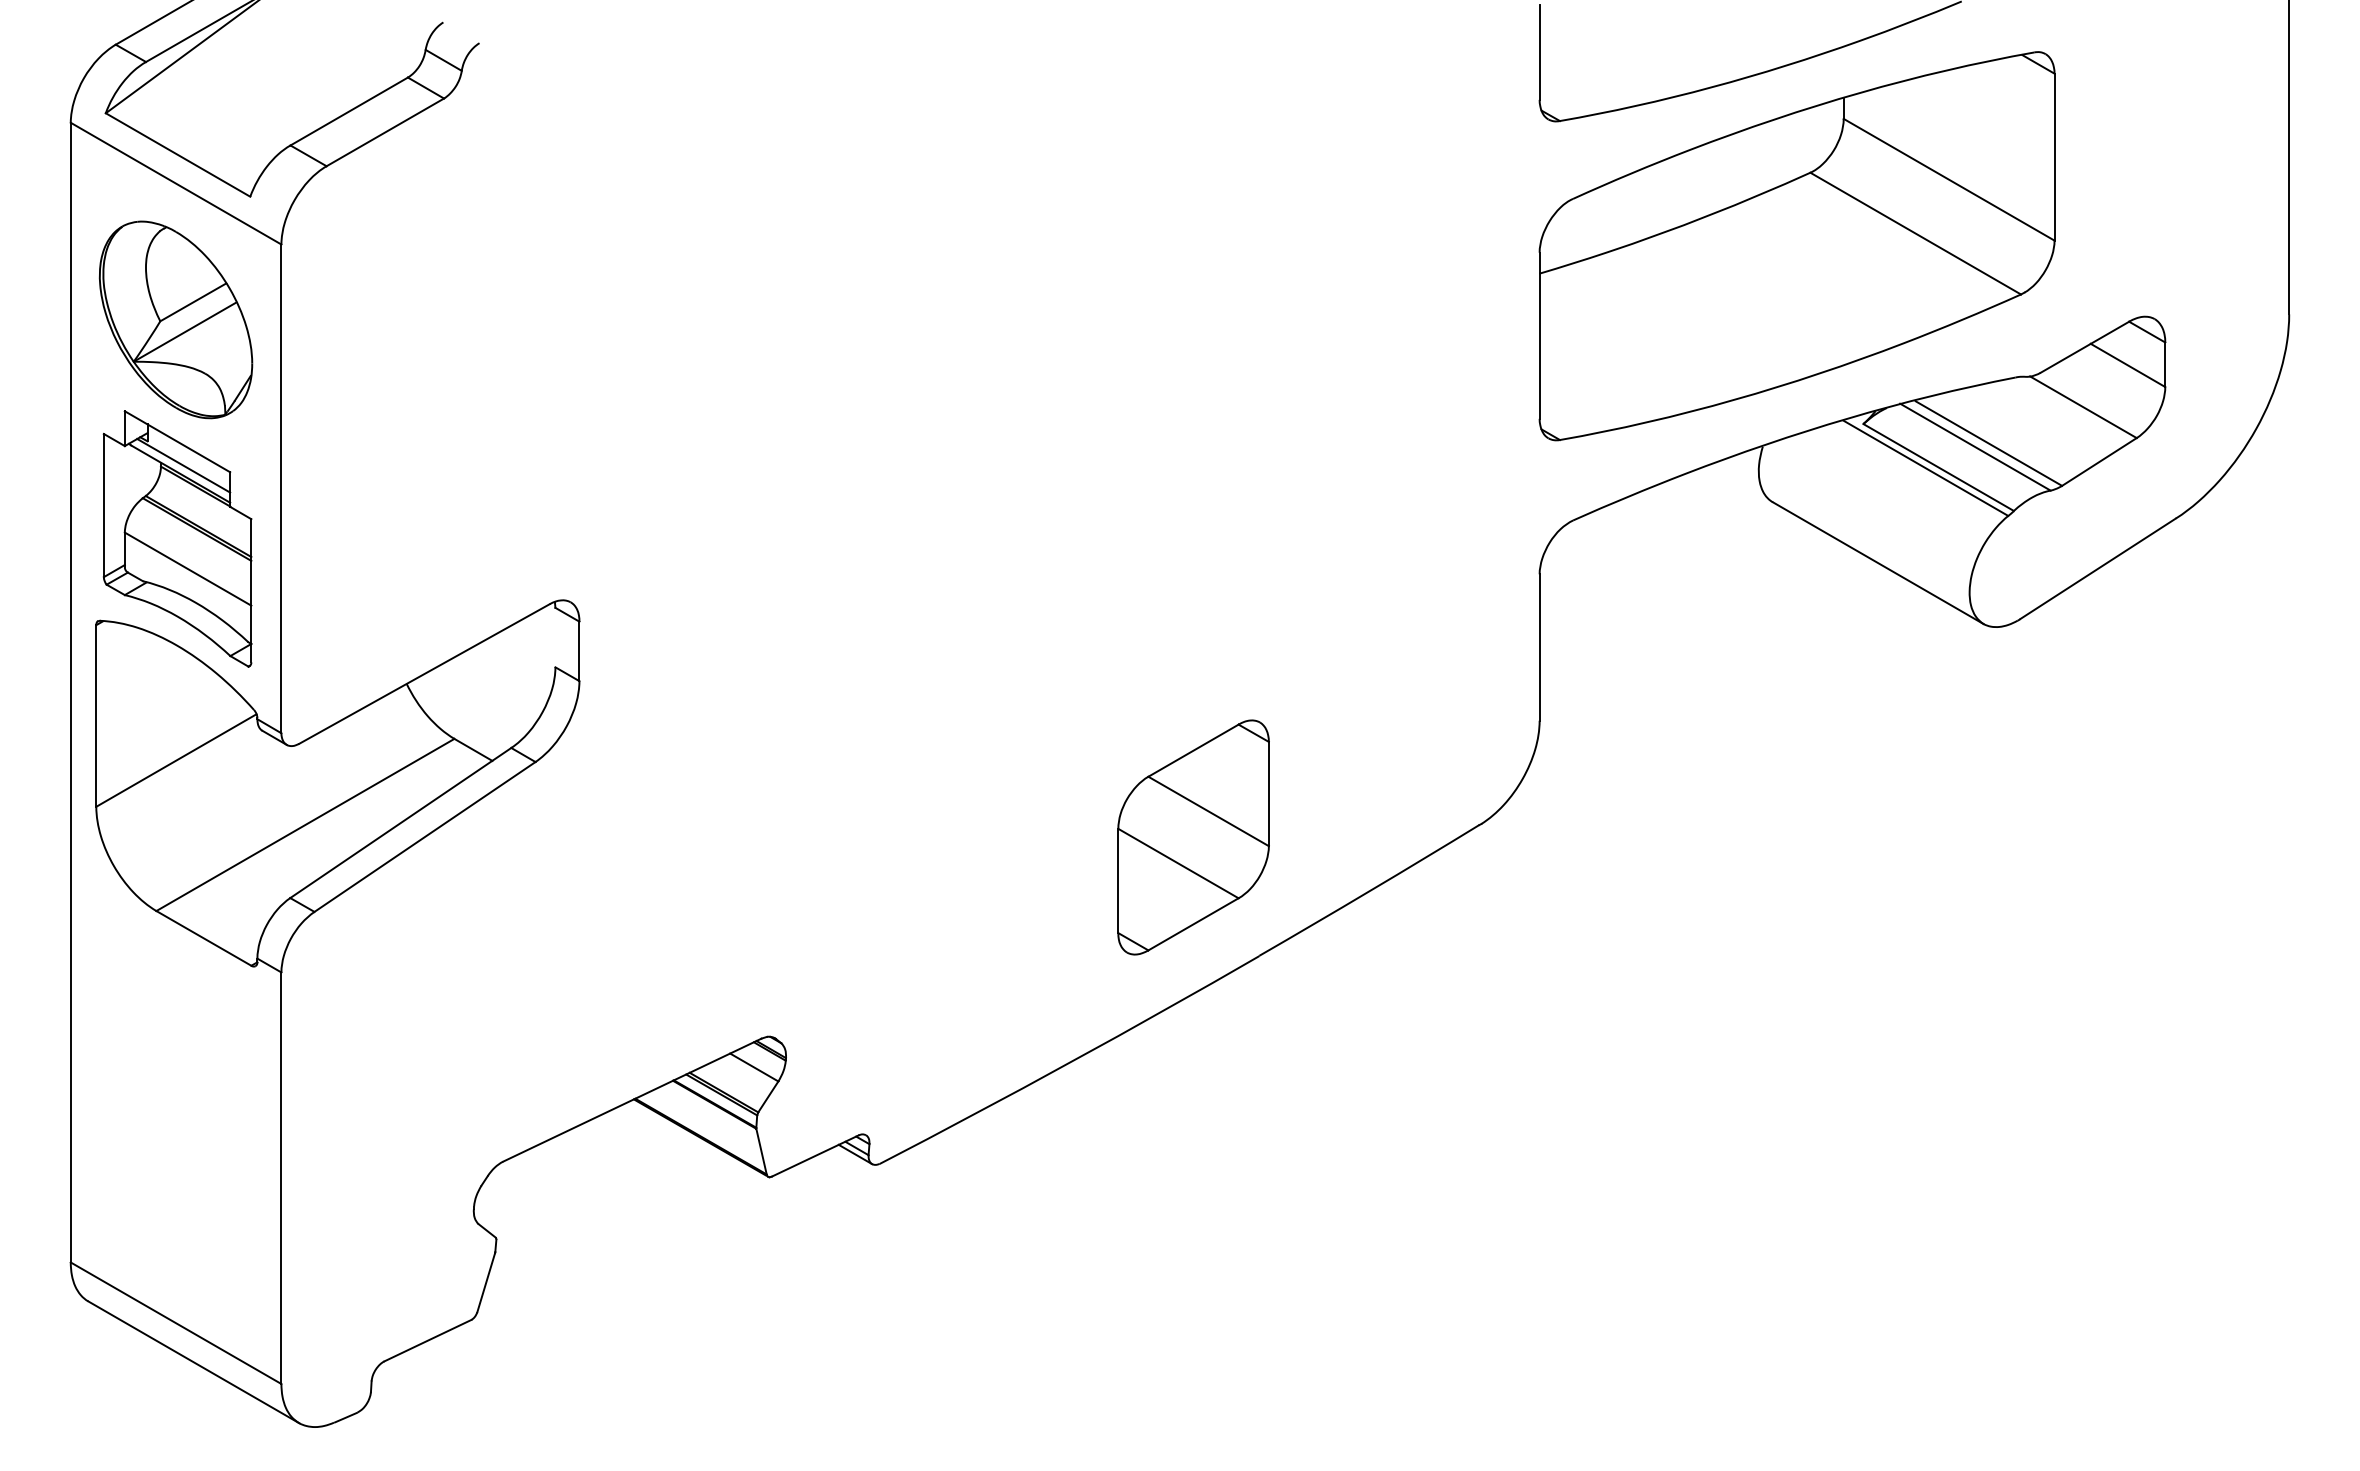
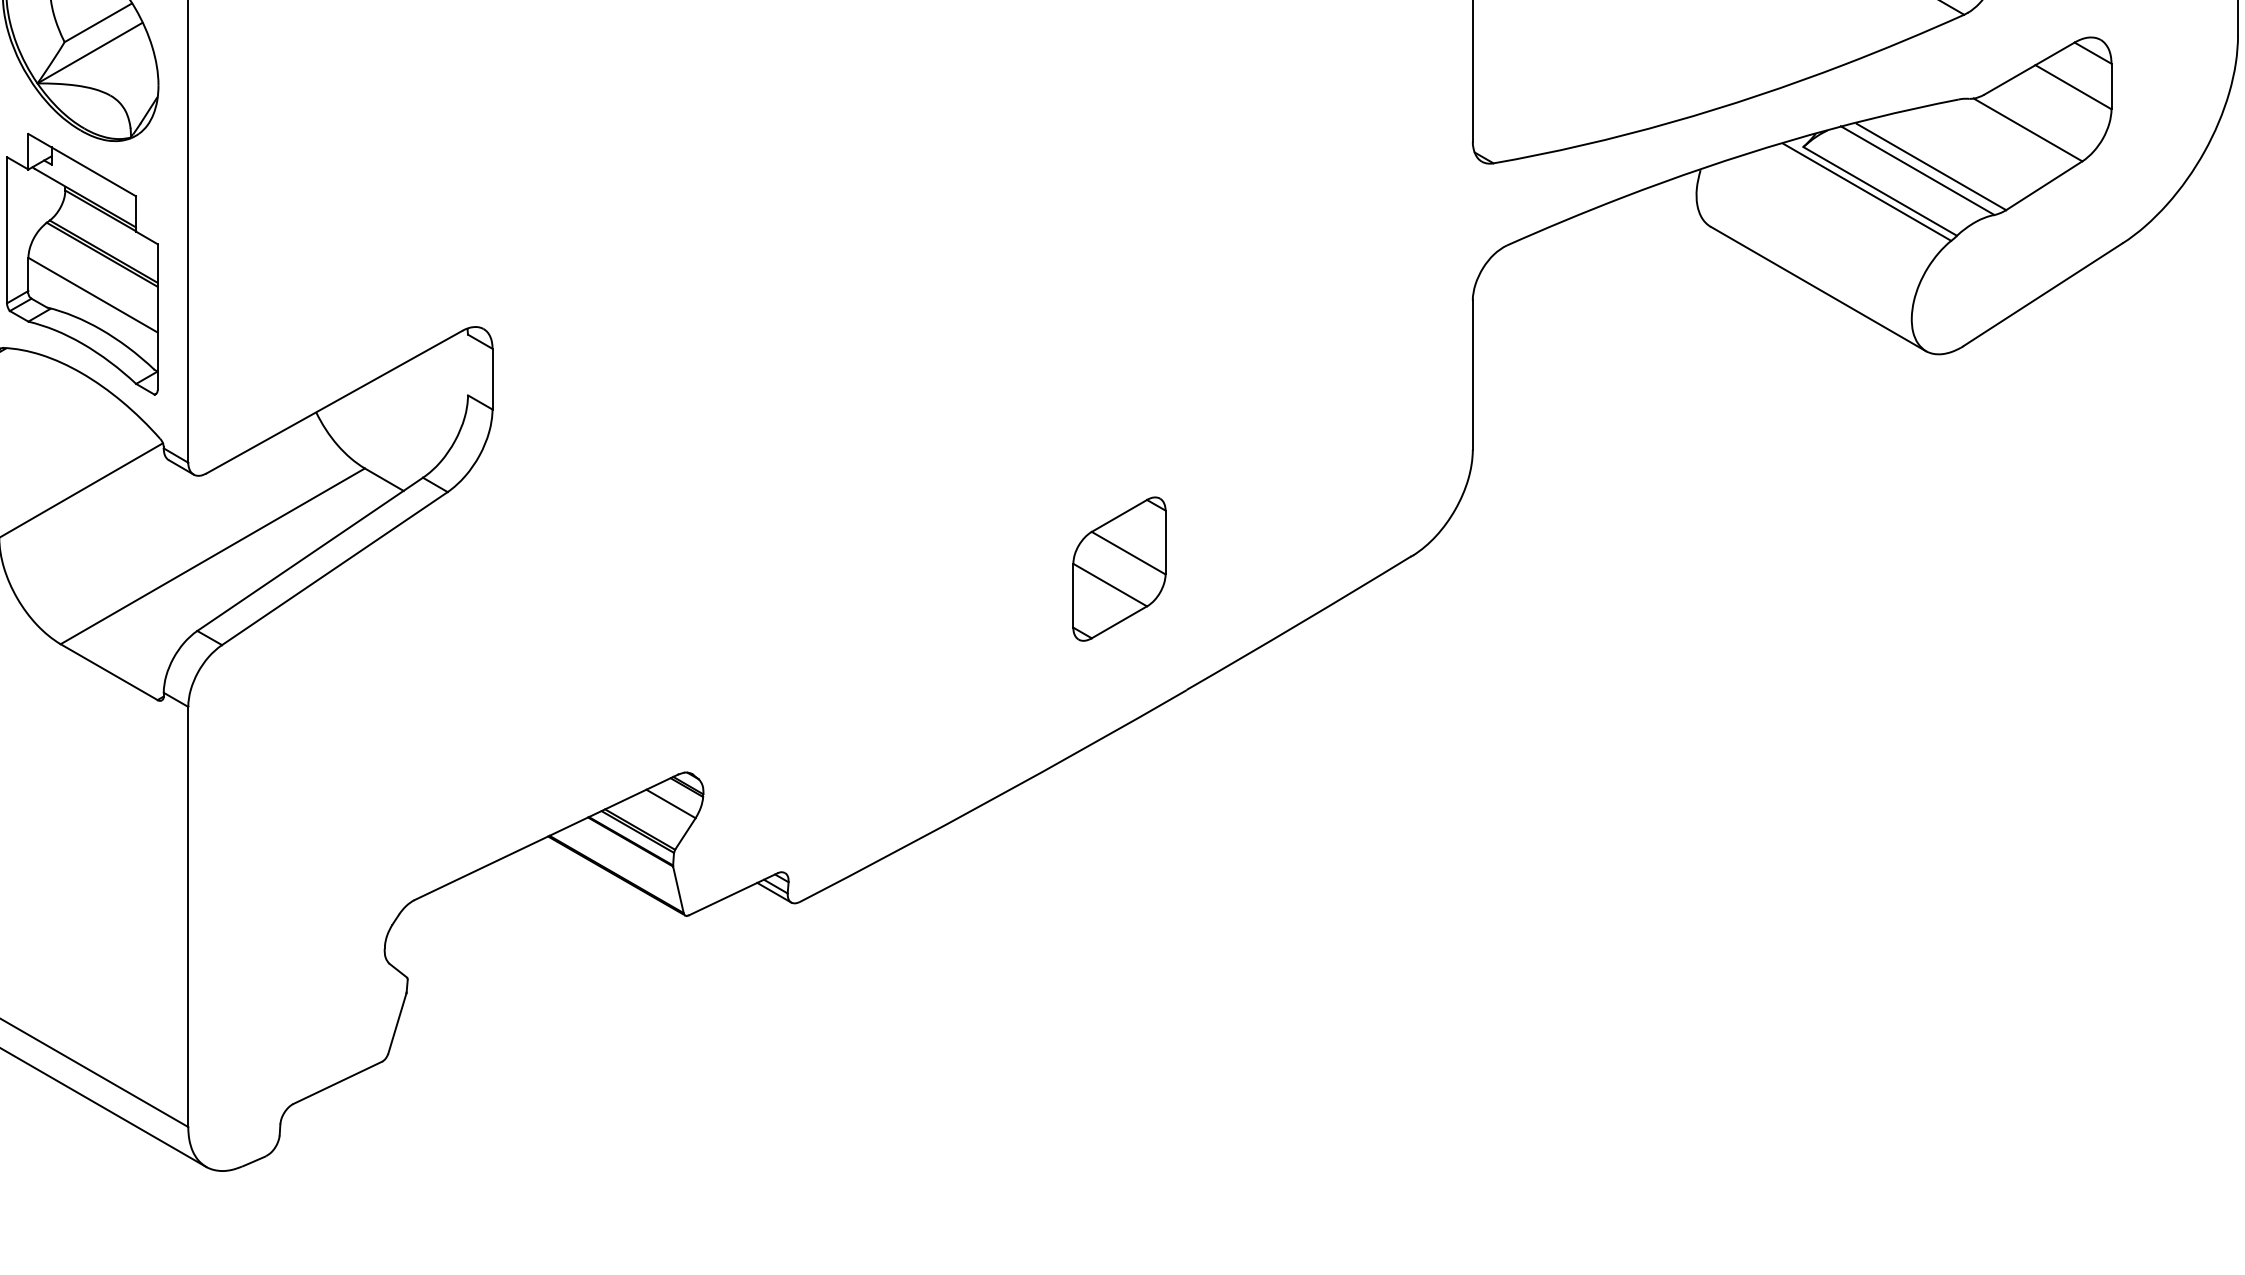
line: (183, 465) -> (88, 189), removed
part: (1193, 837) -> (1119, 569), size x0.6

